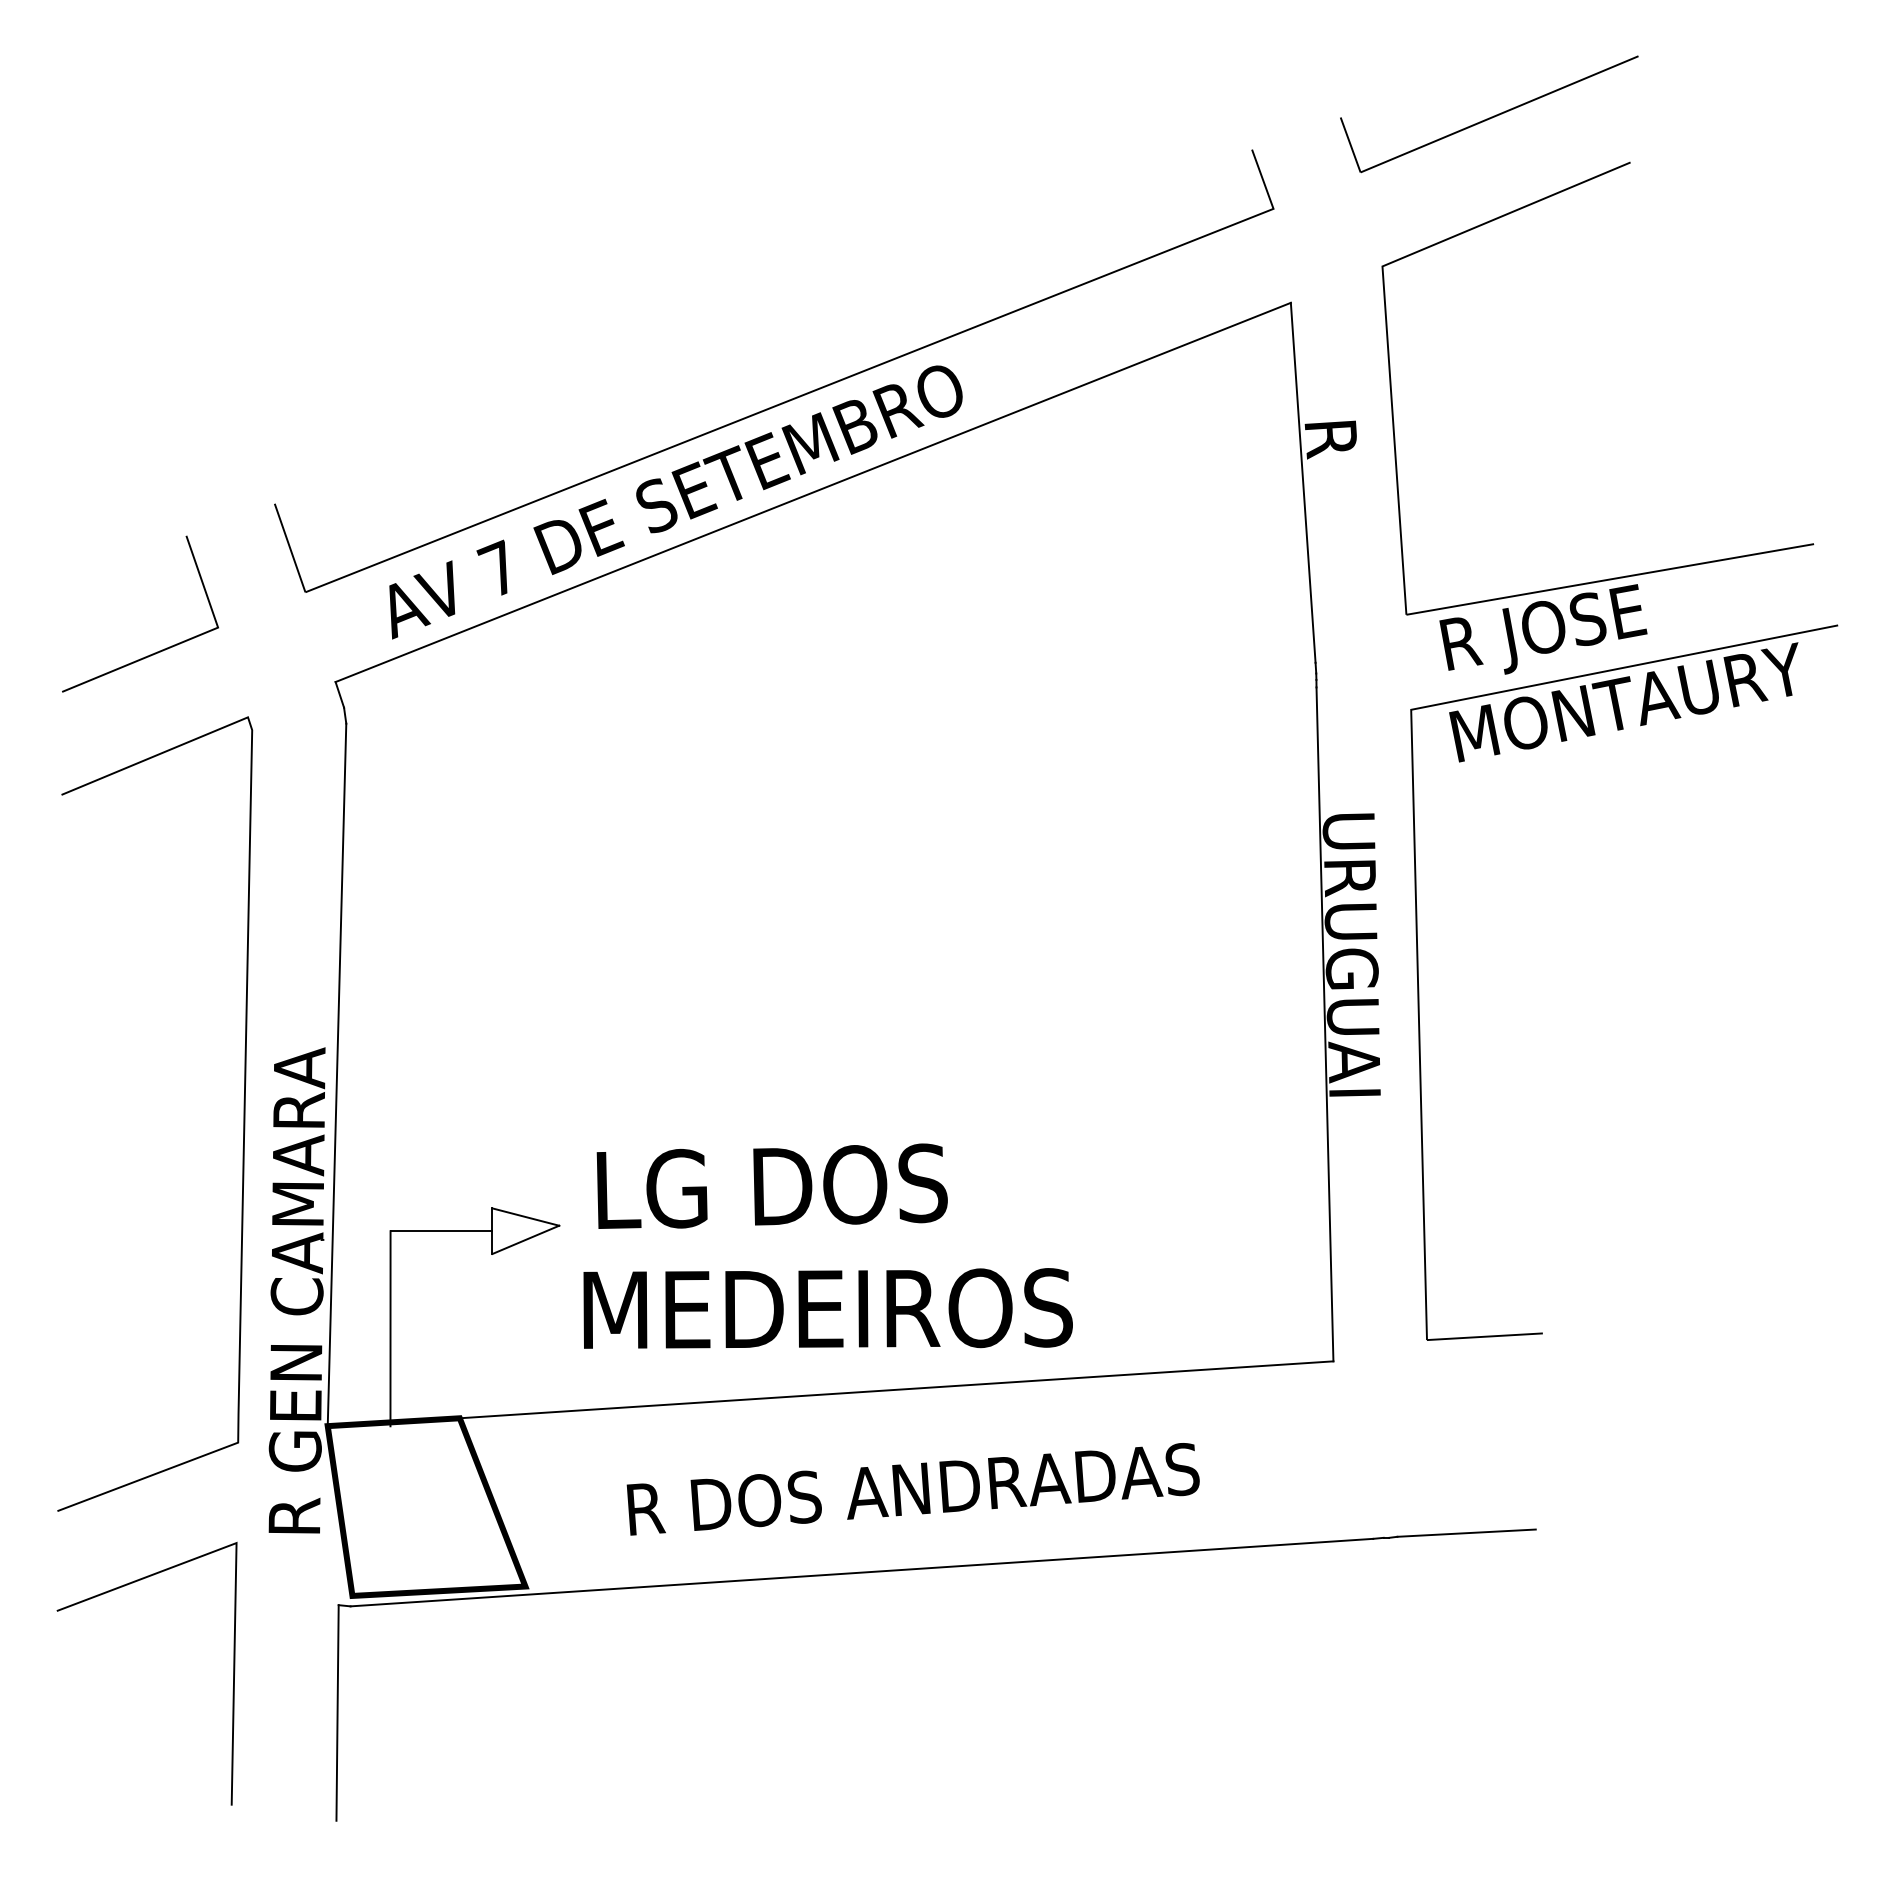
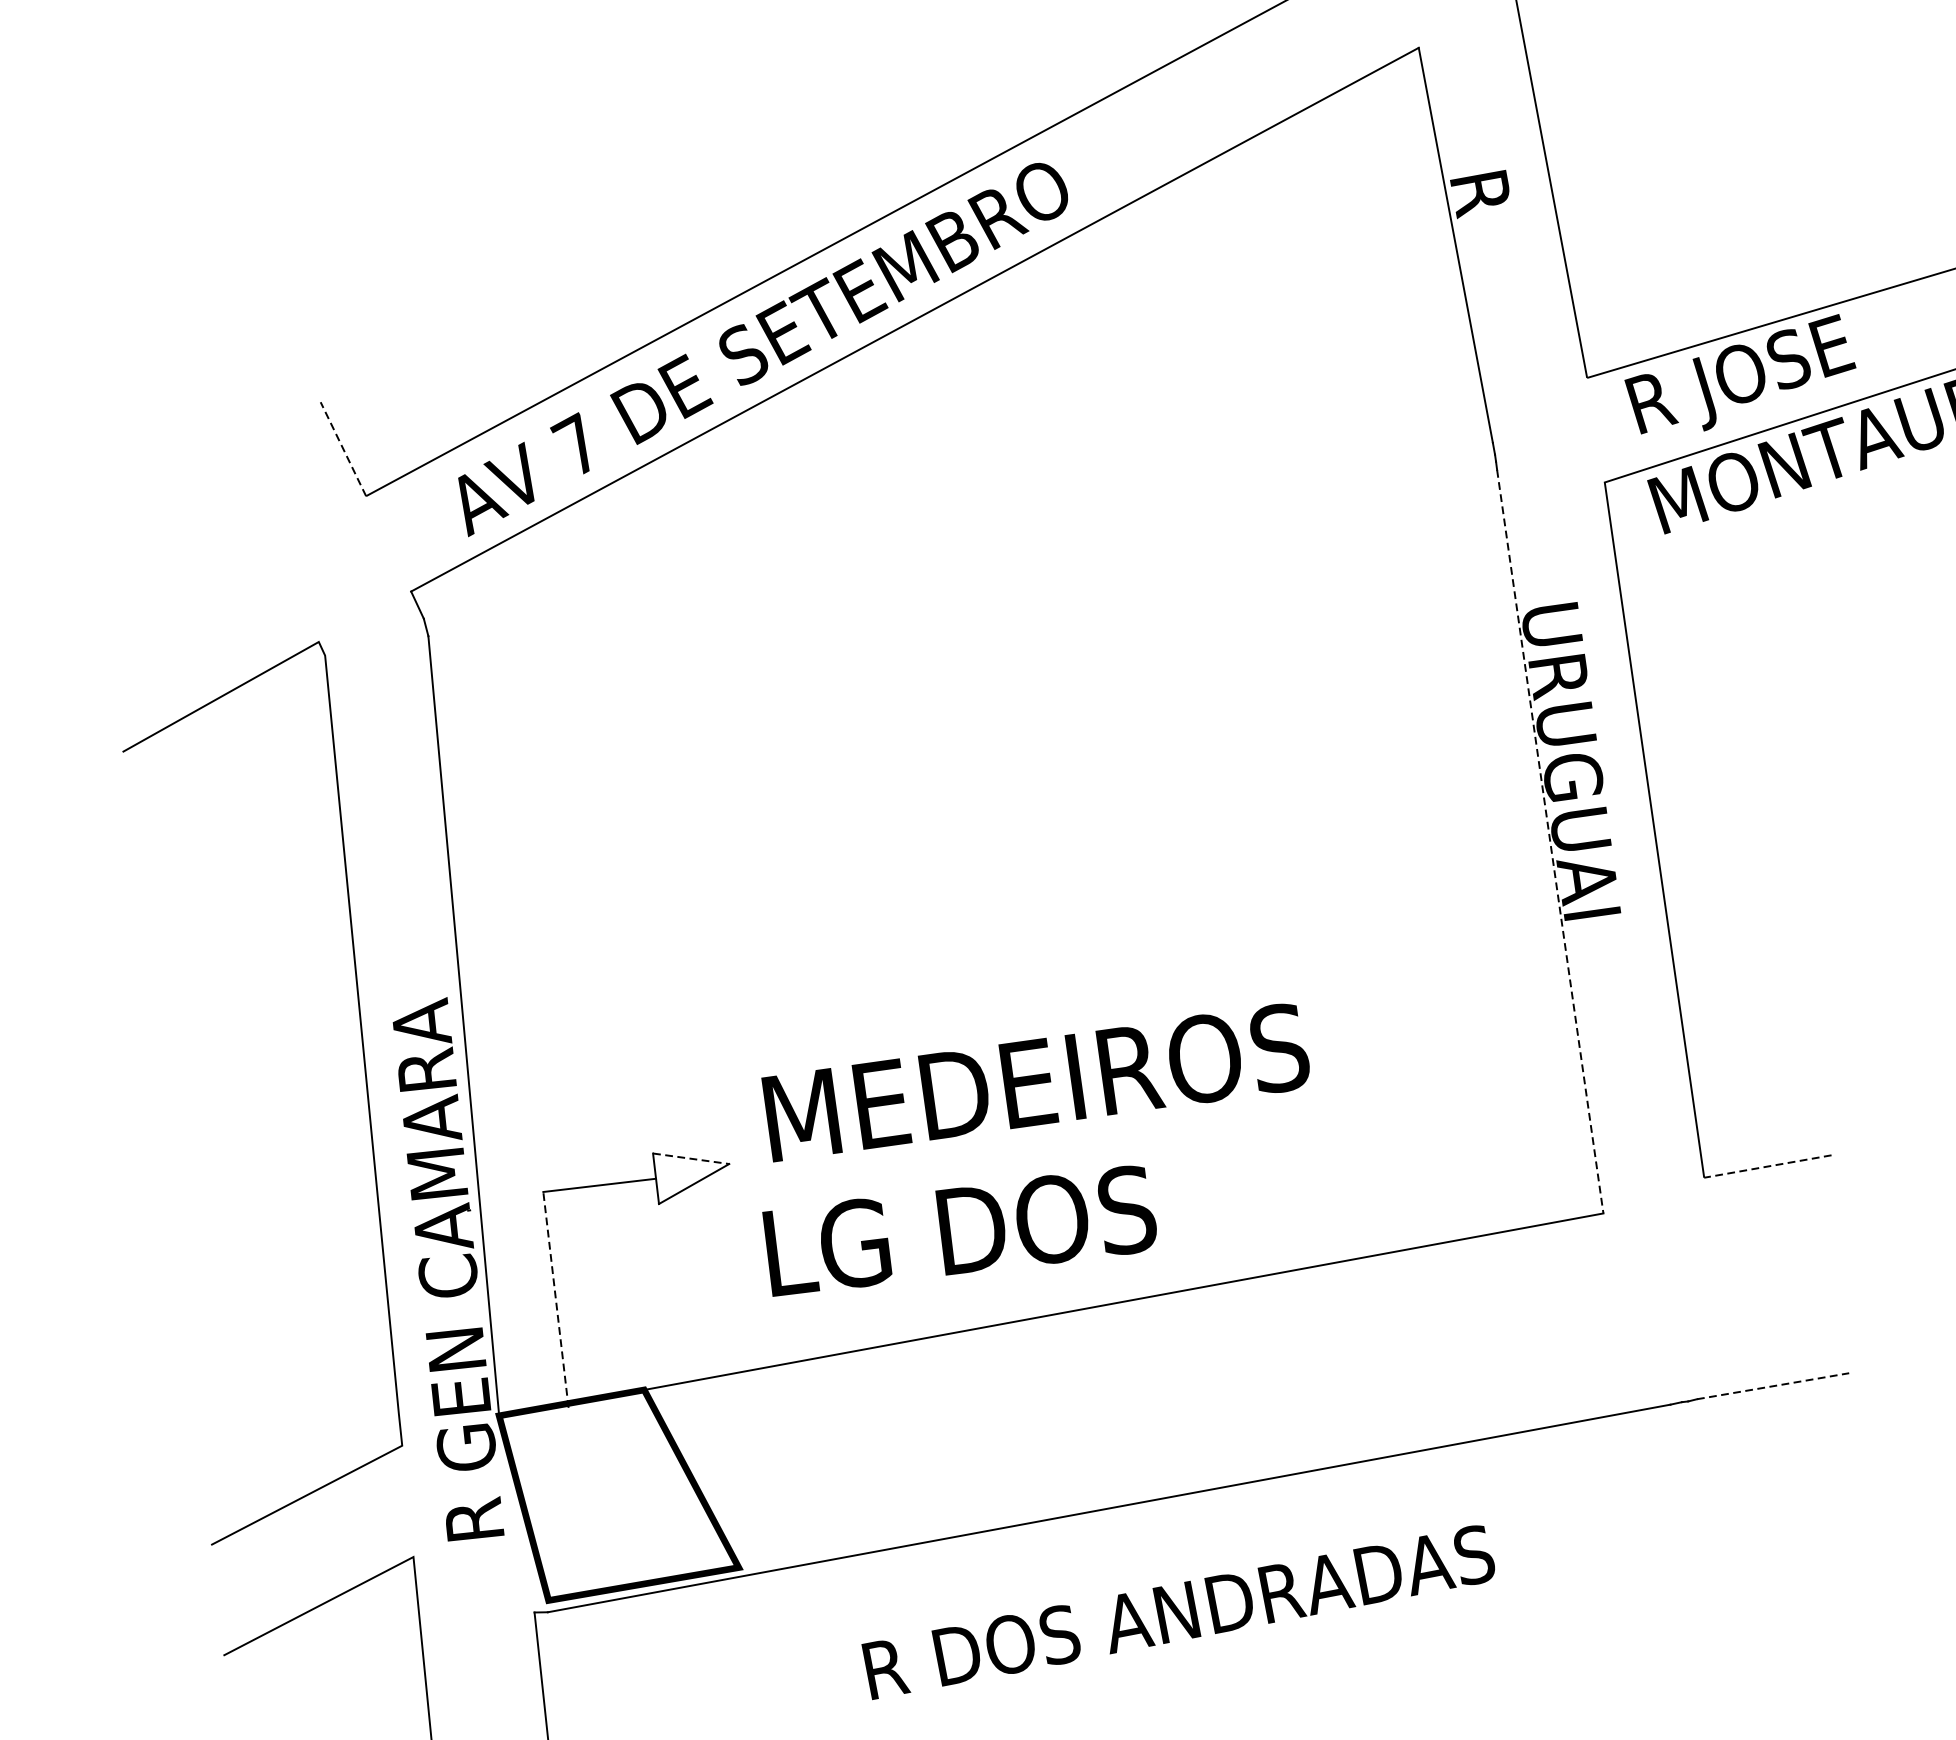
line: (290, 548) -> (343, 449), solid -> dashed
line: (154, 652) -> (206, 582), removed
line: (1324, 1024) -> (1549, 841), solid -> dashed
text: (846, 1184) -> (1041, 1081), LG DOS -> MEDEIROS
line: (525, 1217) -> (690, 1159), solid -> dashed
text: (832, 1308) -> (1042, 1220), MEDEIROS -> LG DOS
line: (390, 1328) -> (555, 1299), solid -> dashed
line: (1484, 1336) -> (1767, 1166), solid -> dashed
text: (912, 1489) -> (1178, 1612), moved
line: (1467, 1533) -> (1774, 1386), solid -> dashed

